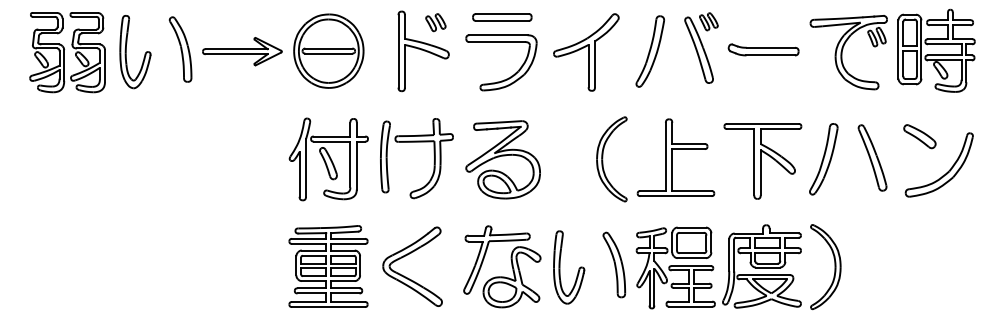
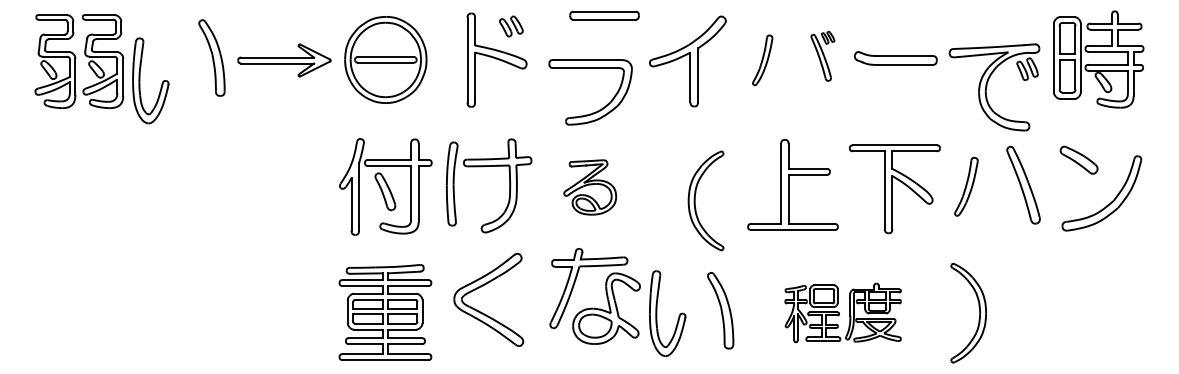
part: (502, 17) -> (604, 15), moved
part: (701, 47) -> (822, 55), size x0.6
part: (649, 51) -> (761, 60), size x0.6
part: (126, 52) -> (140, 81), moved
part: (848, 52) -> (994, 87), moved
part: (511, 75) -> (602, 107), moved
part: (502, 159) -> (589, 187), size x0.6
part: (603, 159) -> (696, 201), moved
part: (823, 159) -> (966, 187), size x0.7
part: (511, 266) -> (605, 296), moved
part: (718, 266) -> (842, 312), size x0.6
part: (406, 276) -> (481, 311), moved

